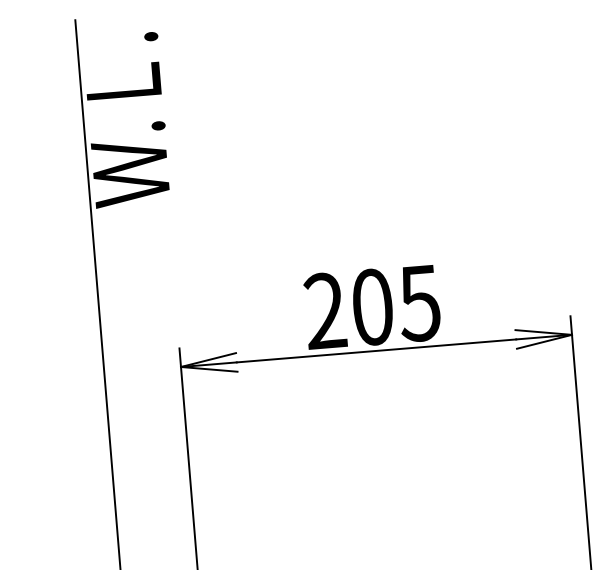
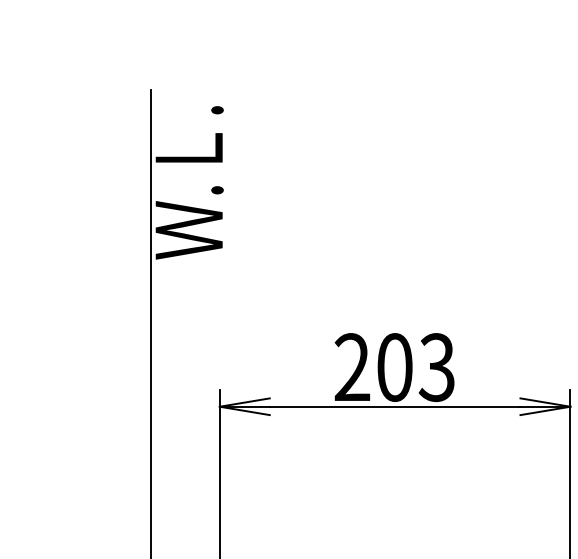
text: (419, 303) -> (436, 367), 205 -> 203

